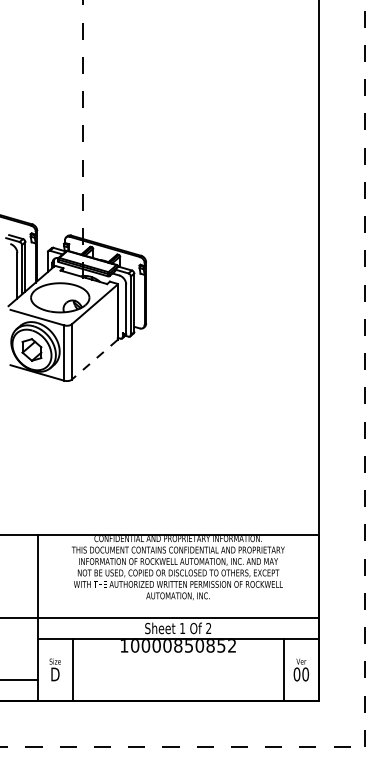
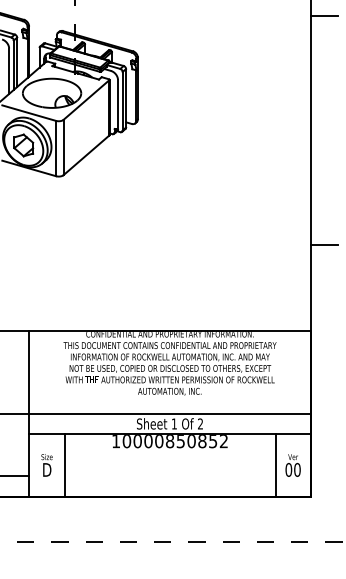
line: (332, 220) -> (324, 16), added
line: (94, 360) -> (86, 156), dashed -> solid
line: (332, 449) -> (324, 245), added

